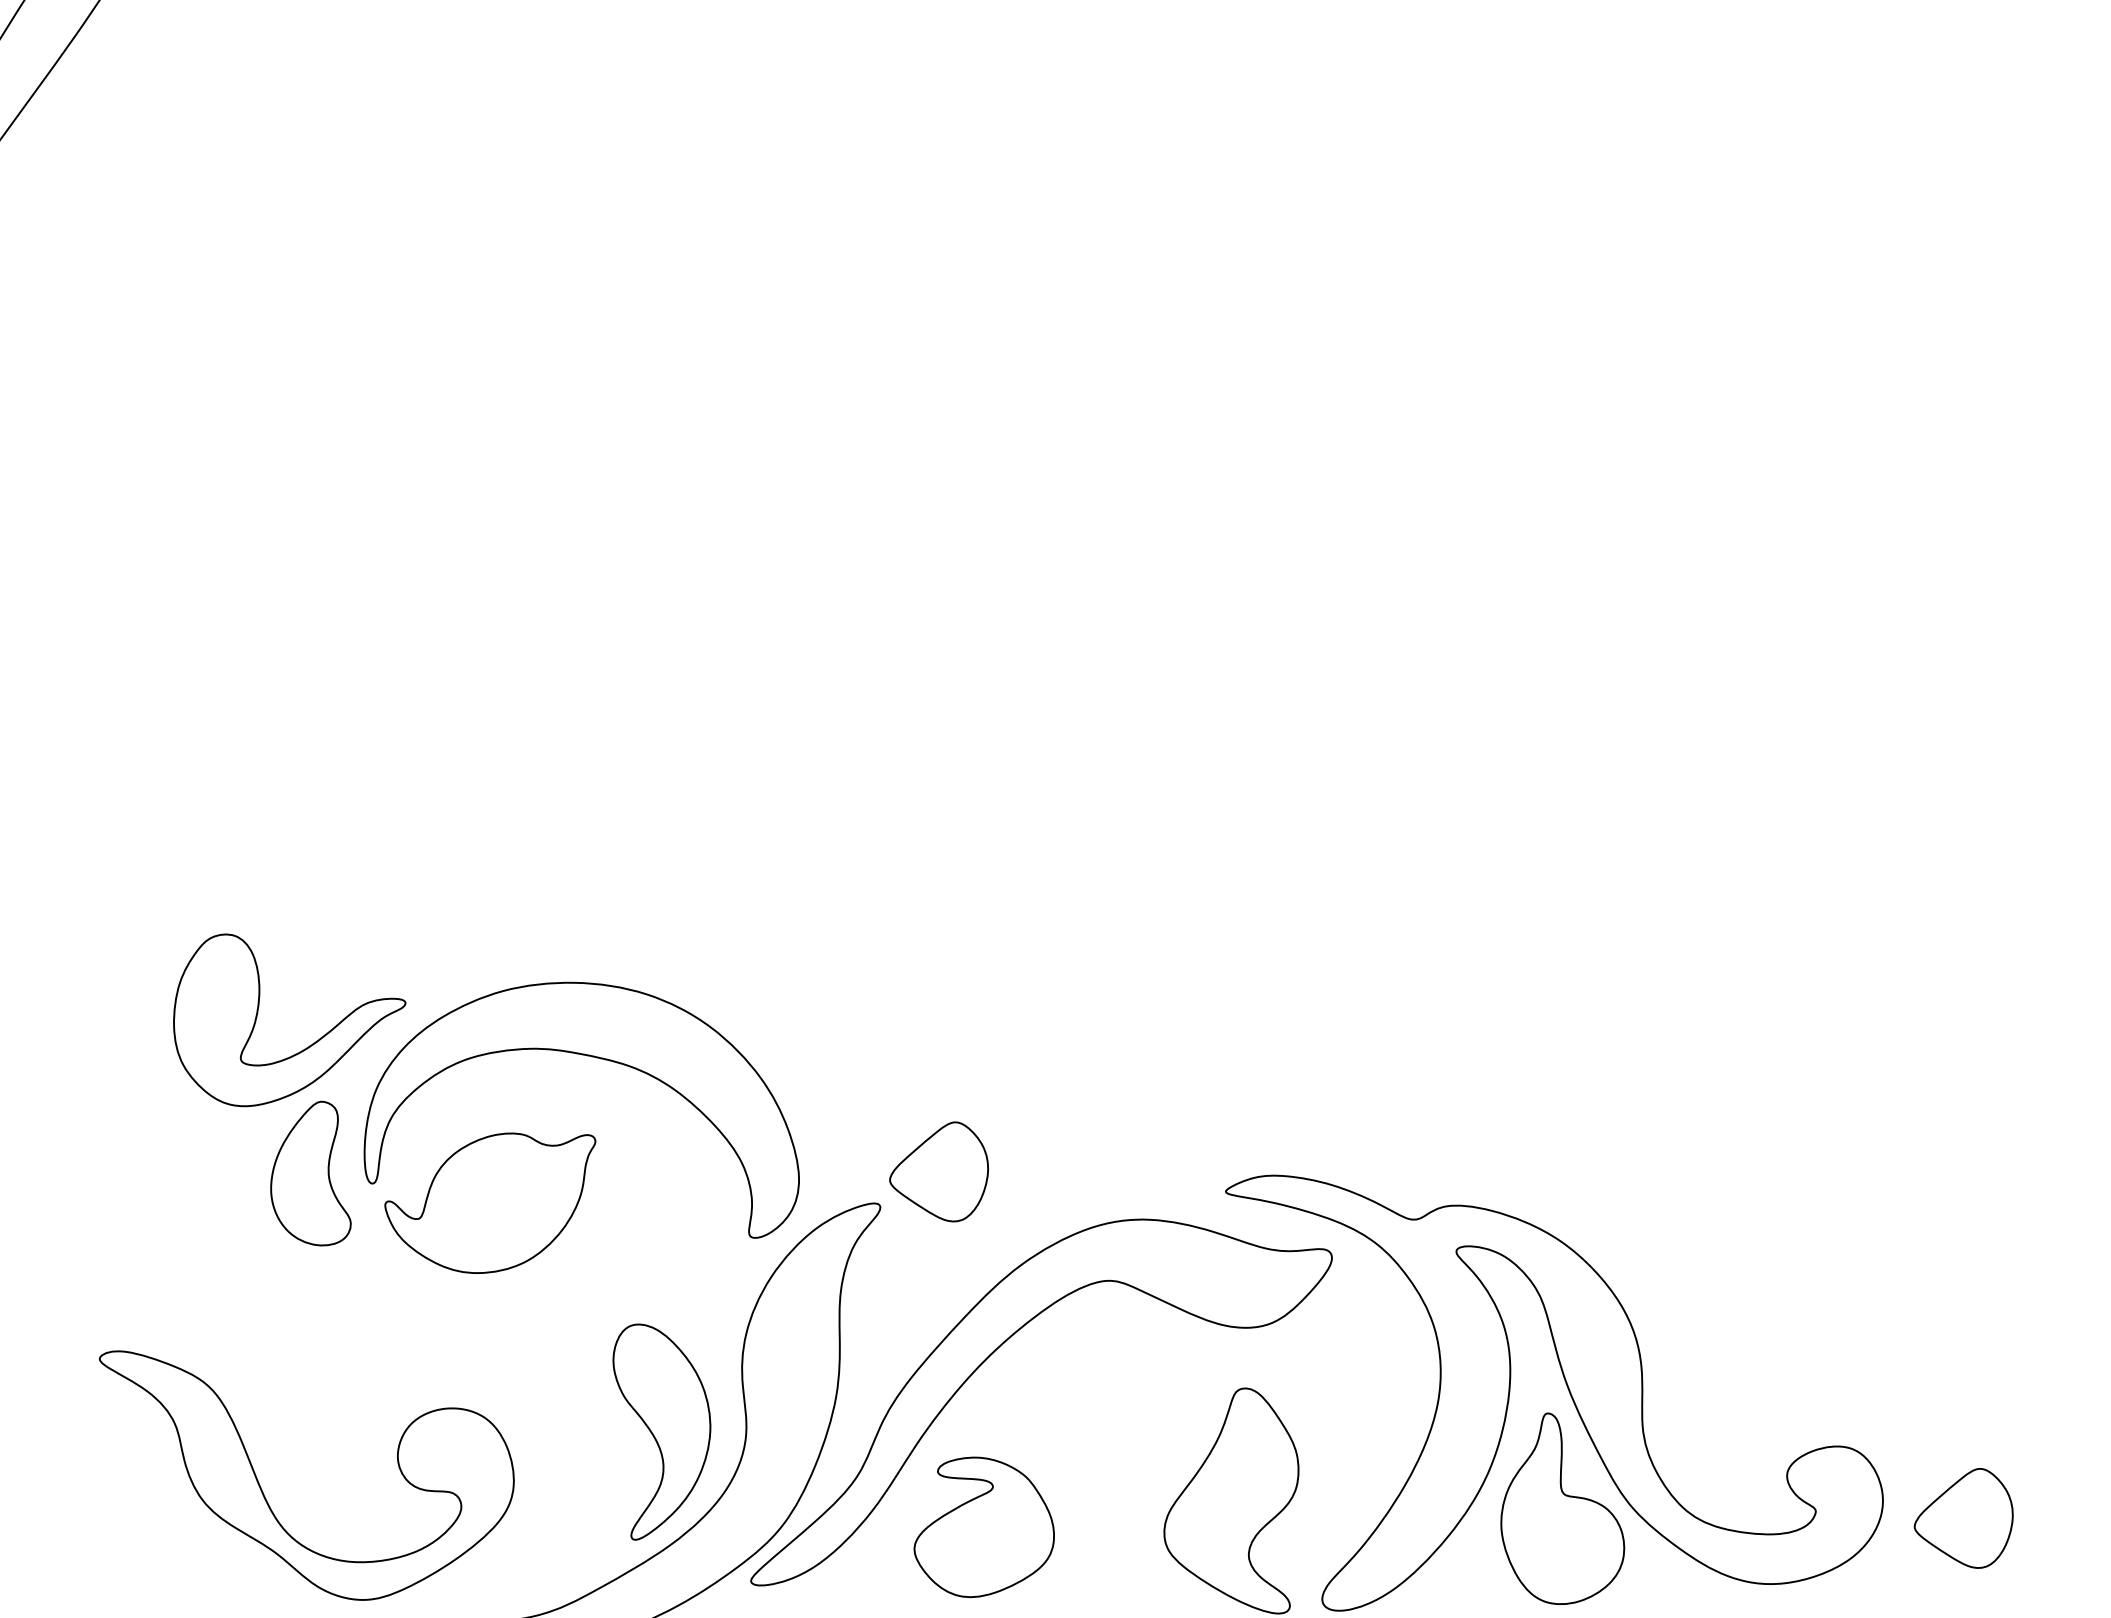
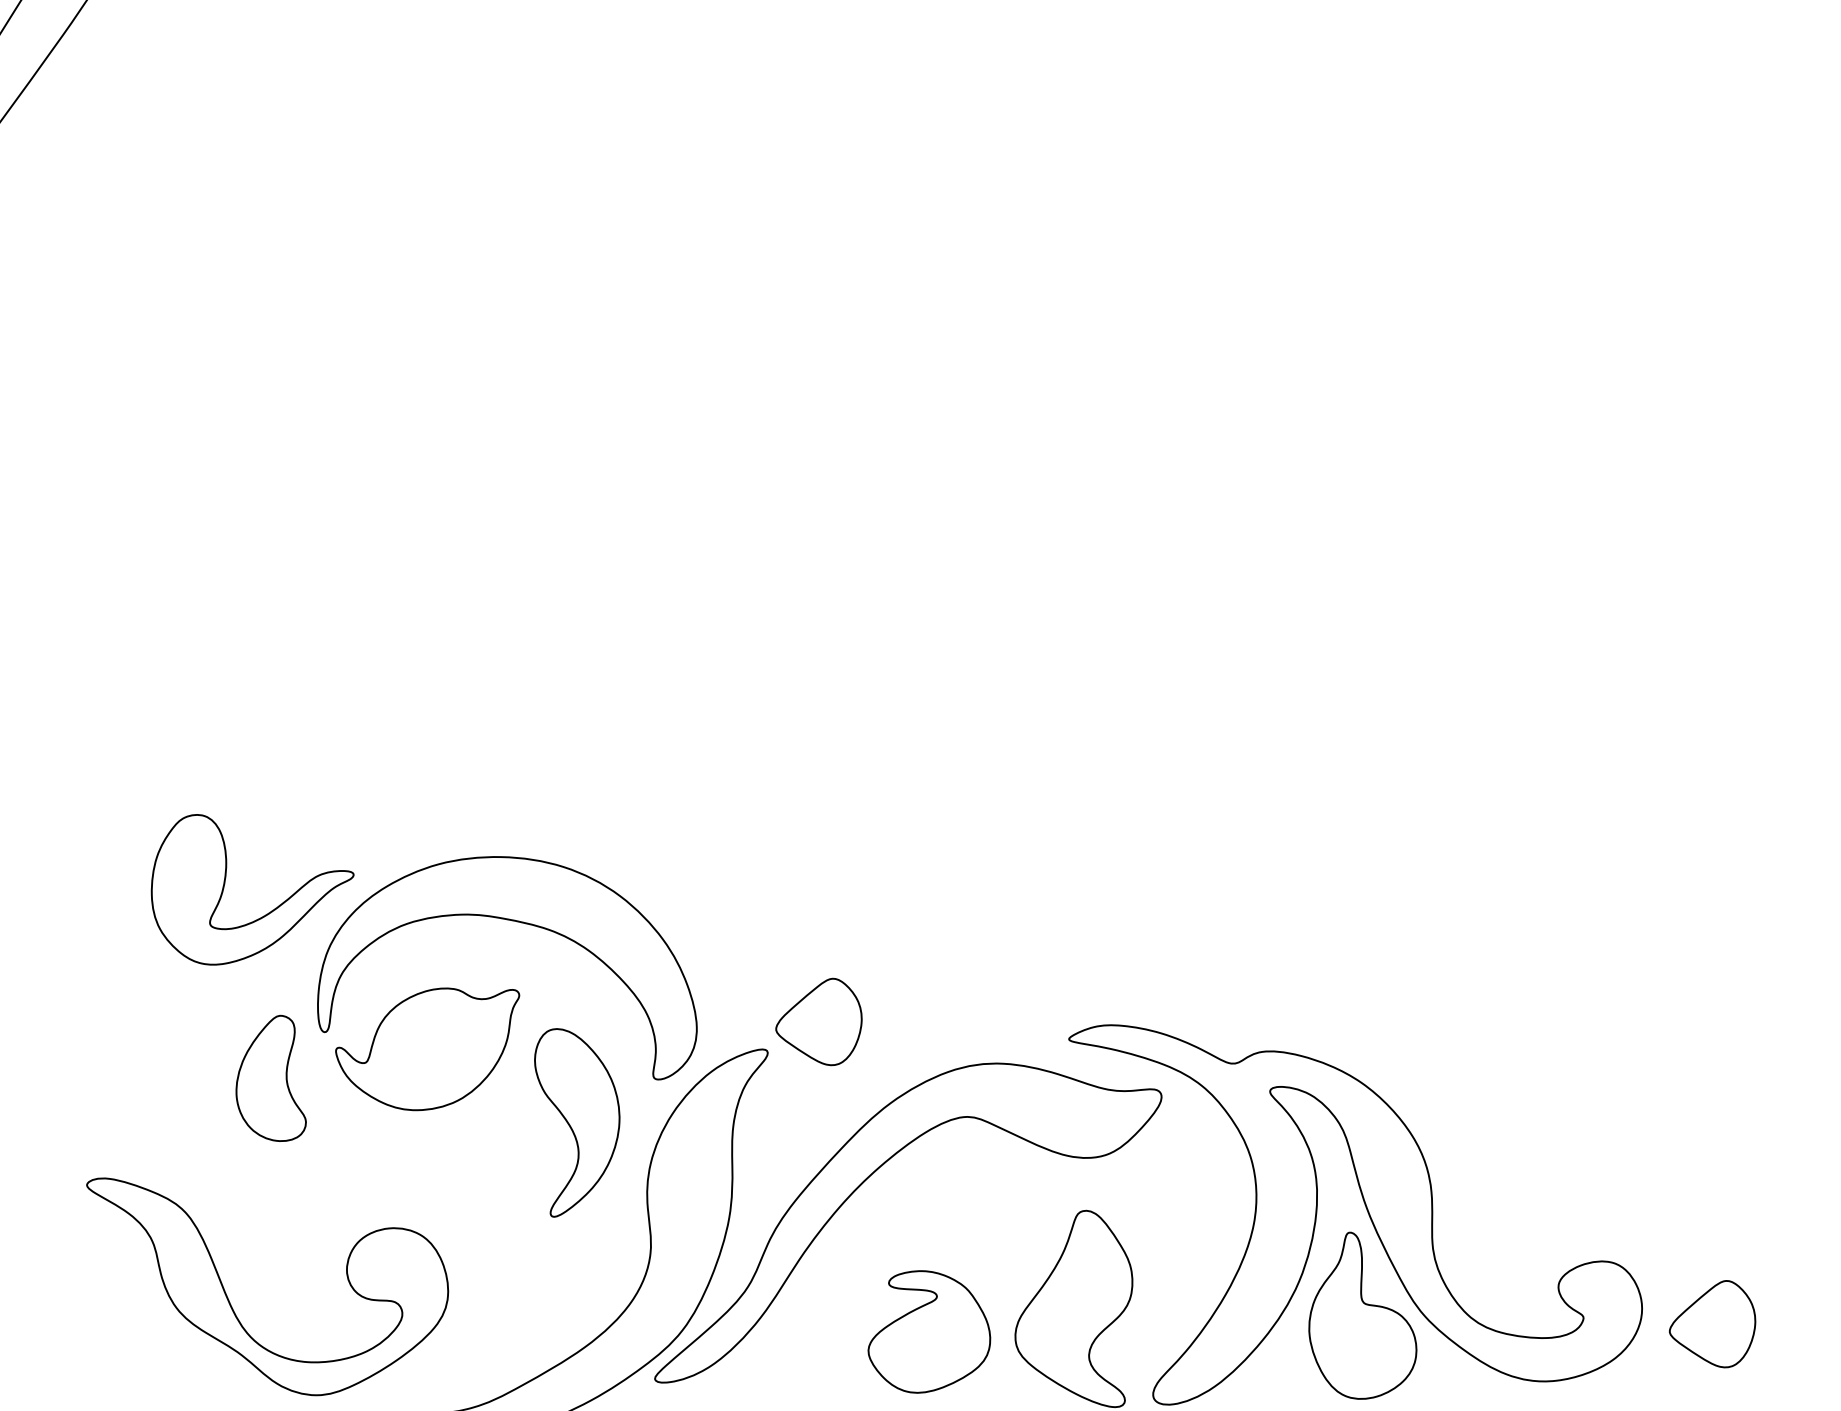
part: (310, 1172) -> (270, 1077), moved
part: (662, 1431) -> (577, 1122), moved
part: (984, 1526) -> (929, 1331), moved

